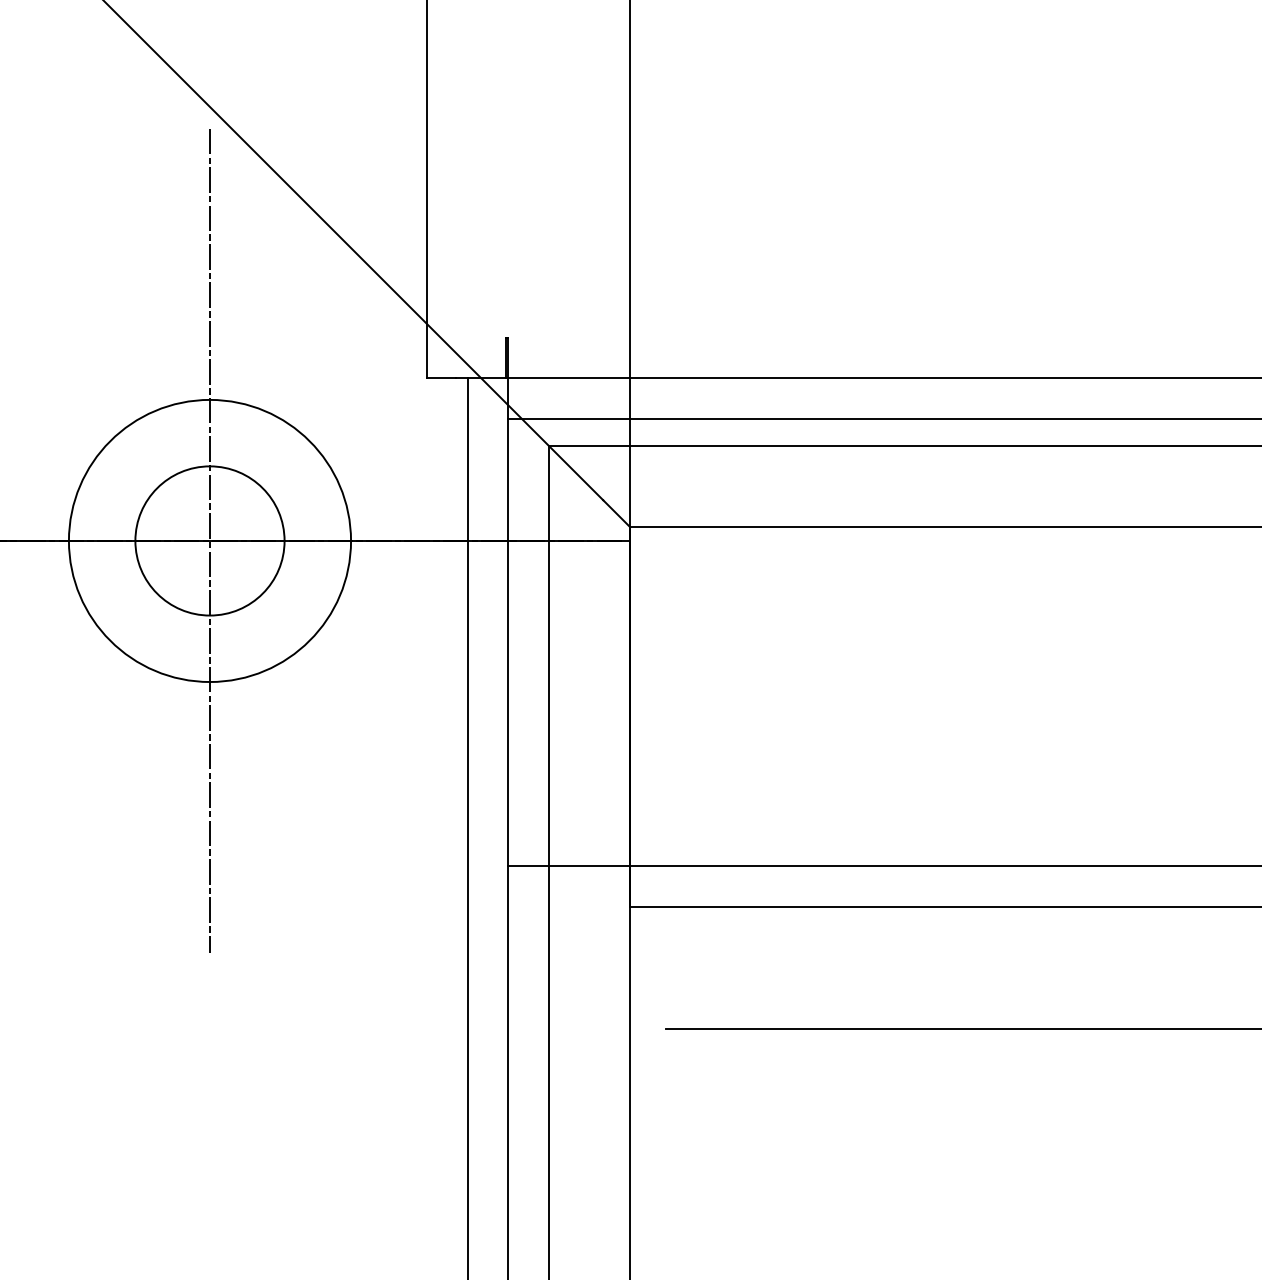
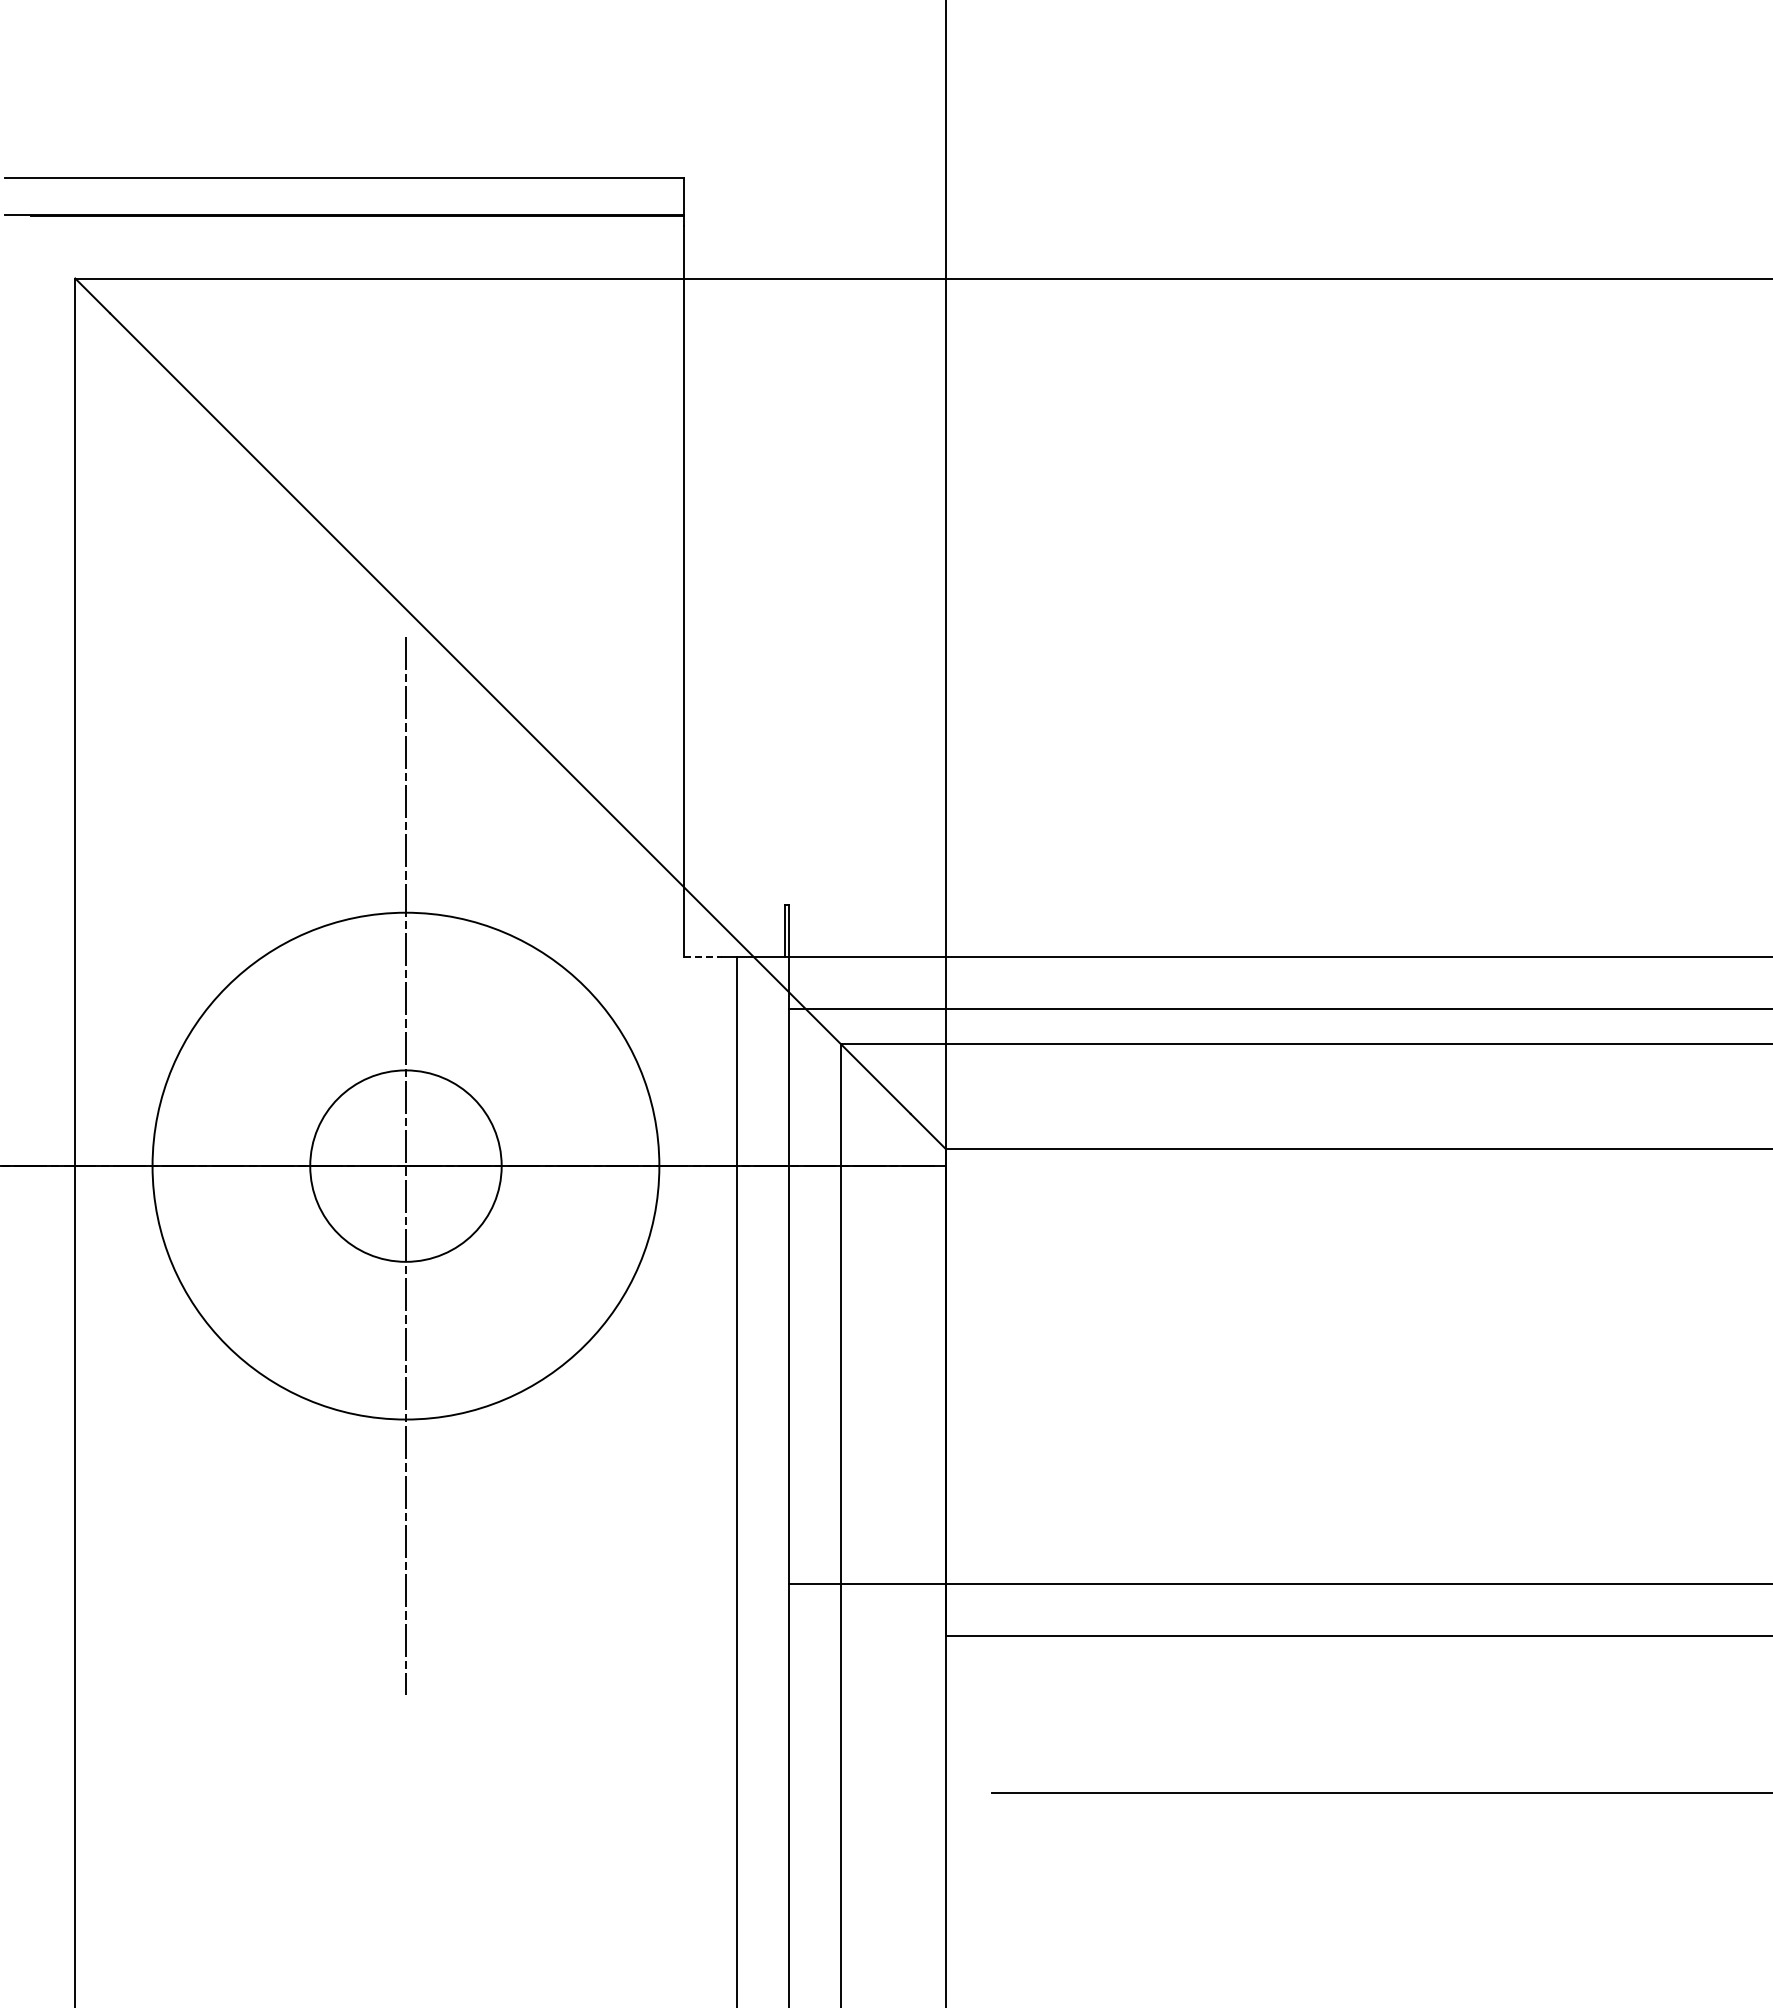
line: (441, 378) -> (703, 957), solid -> dashed
circle: (209, 541) -> (405, 1166), size x1.4

